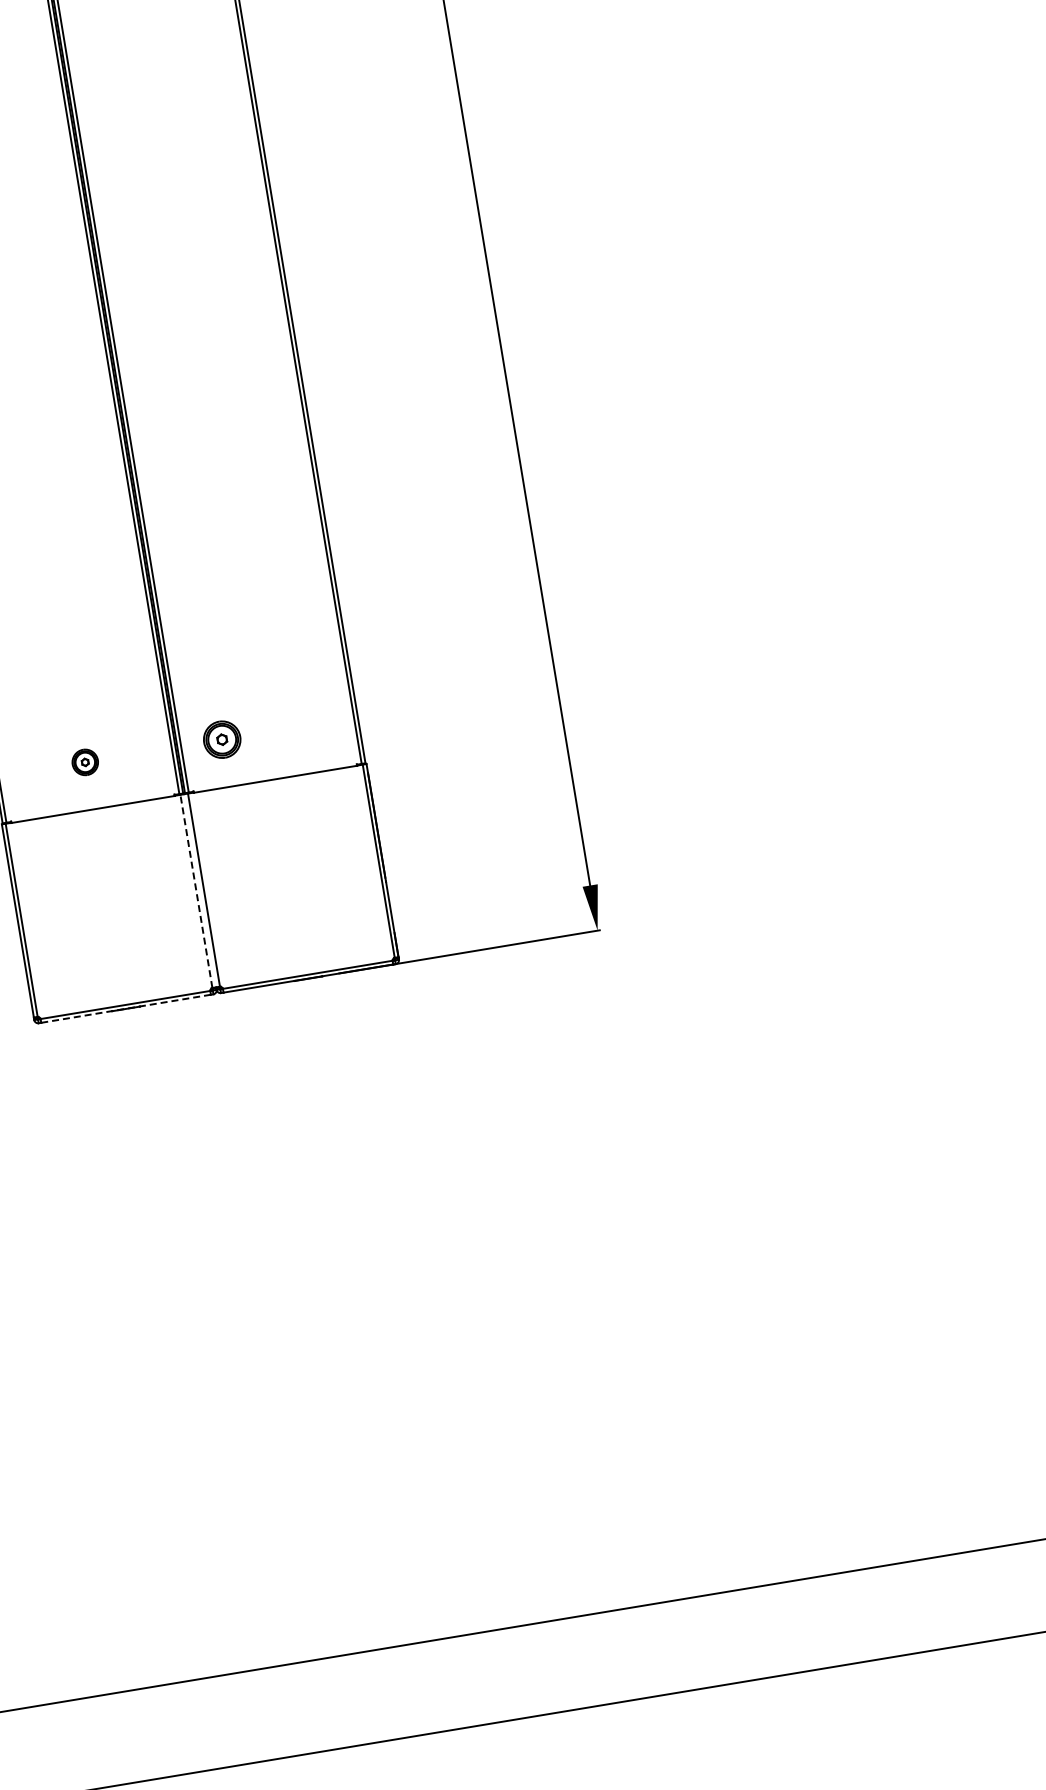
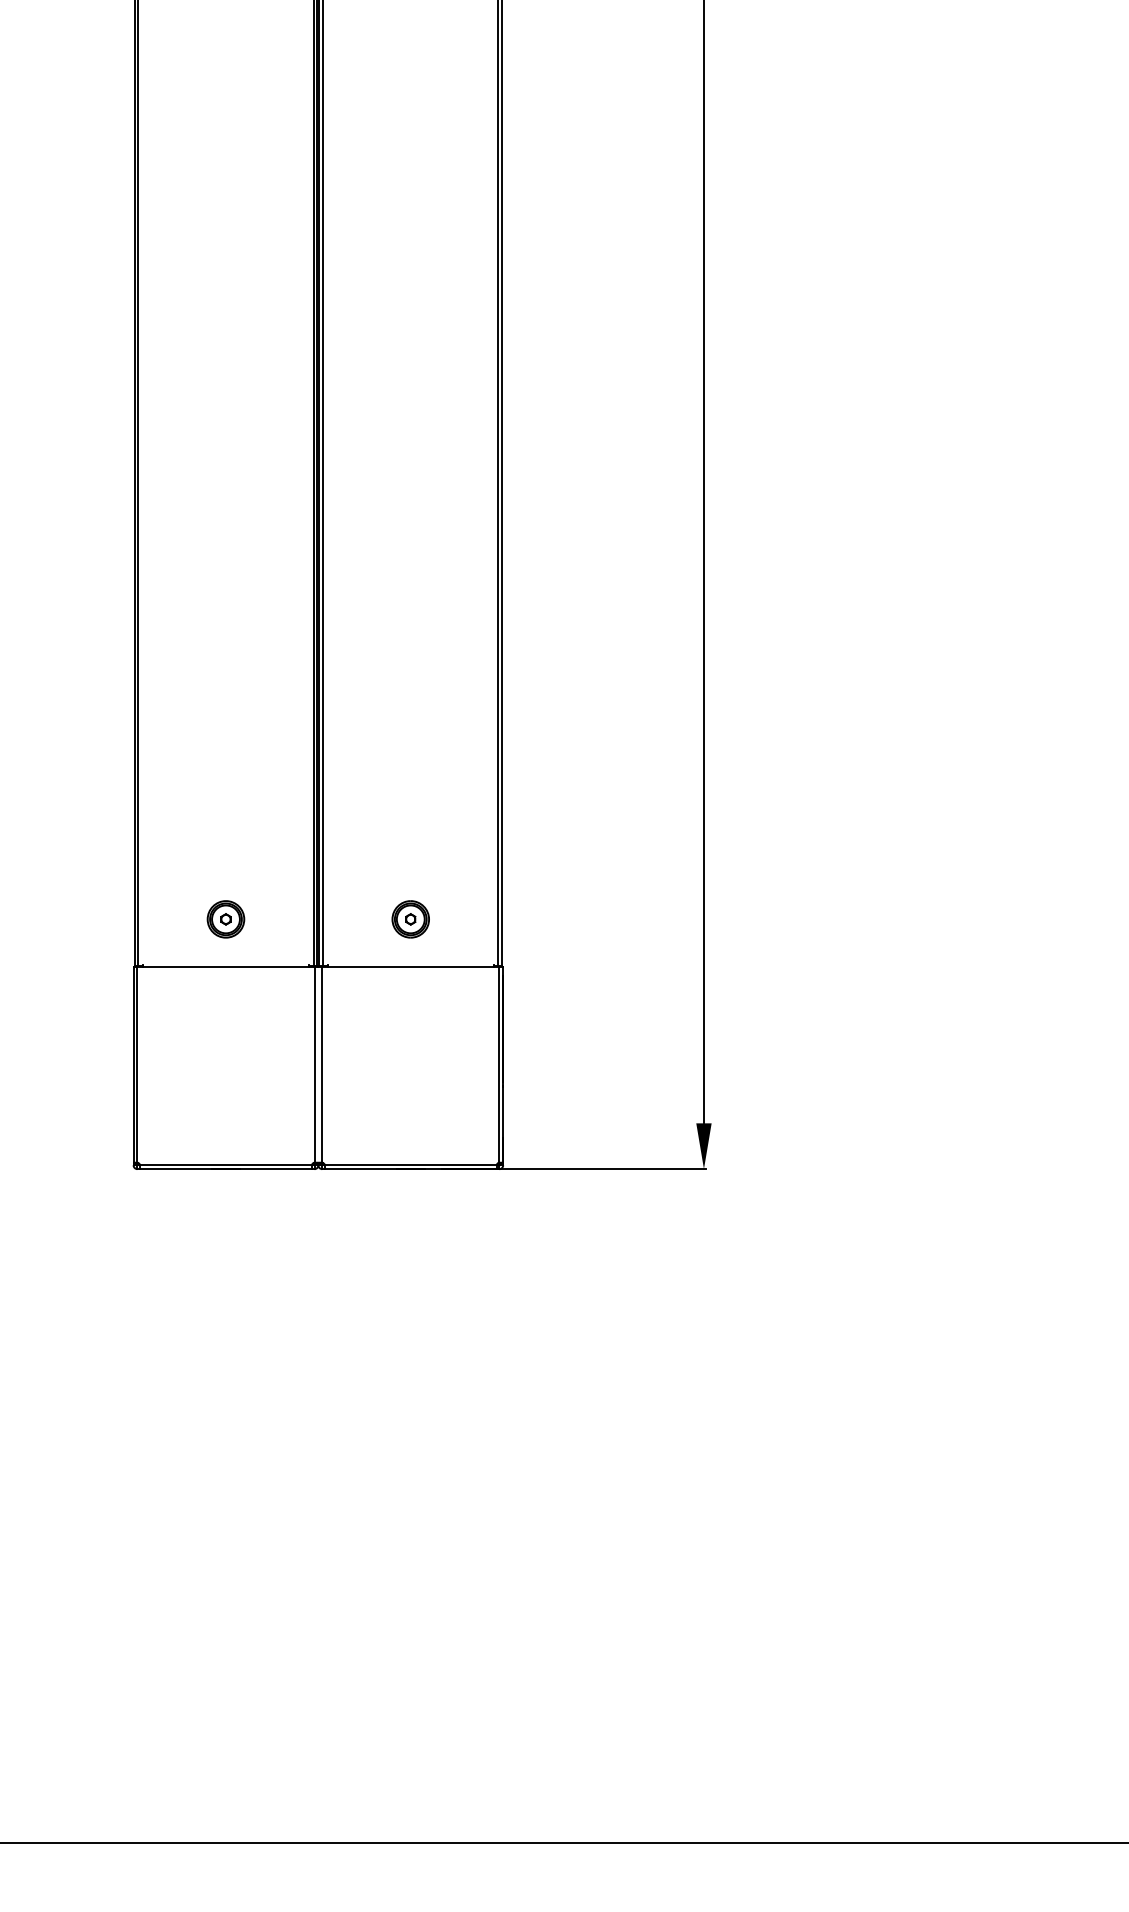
part: (221, 739) -> (410, 919), moved
part: (84, 762) -> (225, 919), size x1.43
line: (196, 891) -> (314, 1064), dashed -> solid
line: (125, 1009) -> (225, 1169), dashed -> solid

